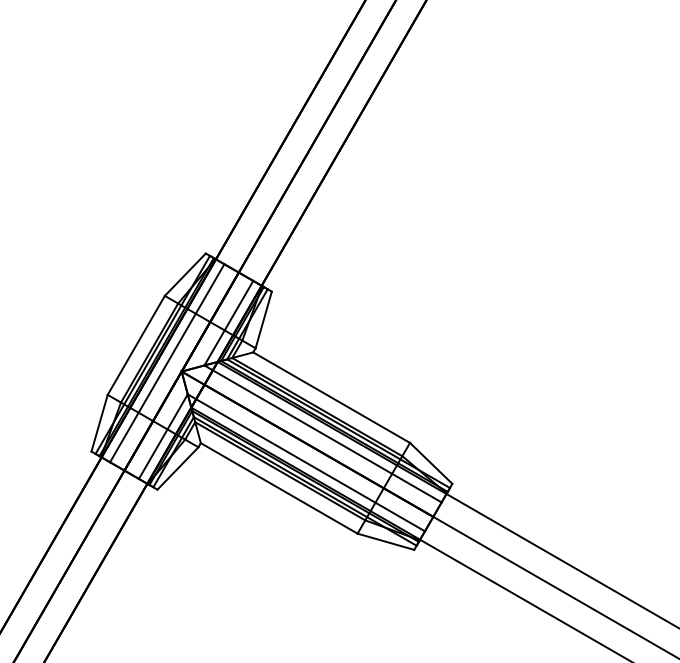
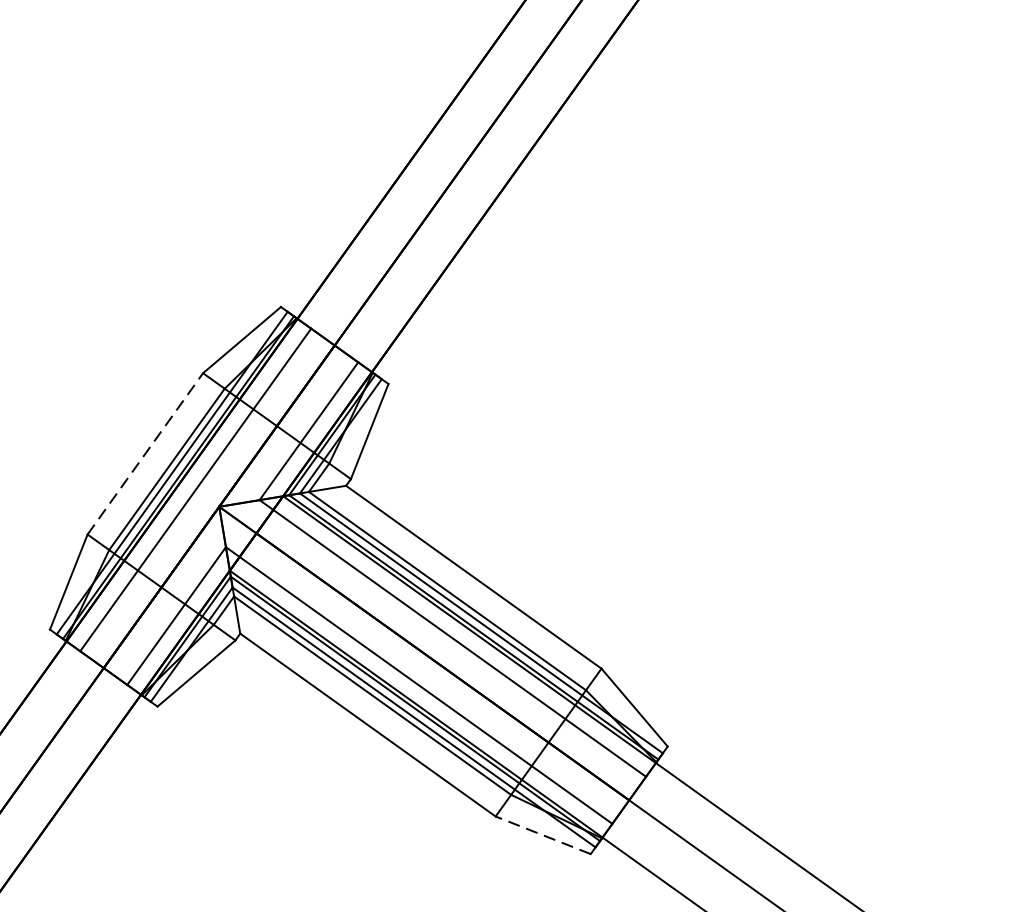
line: (136, 344) -> (145, 452), solid -> dashed
line: (385, 541) -> (542, 834), solid -> dashed

